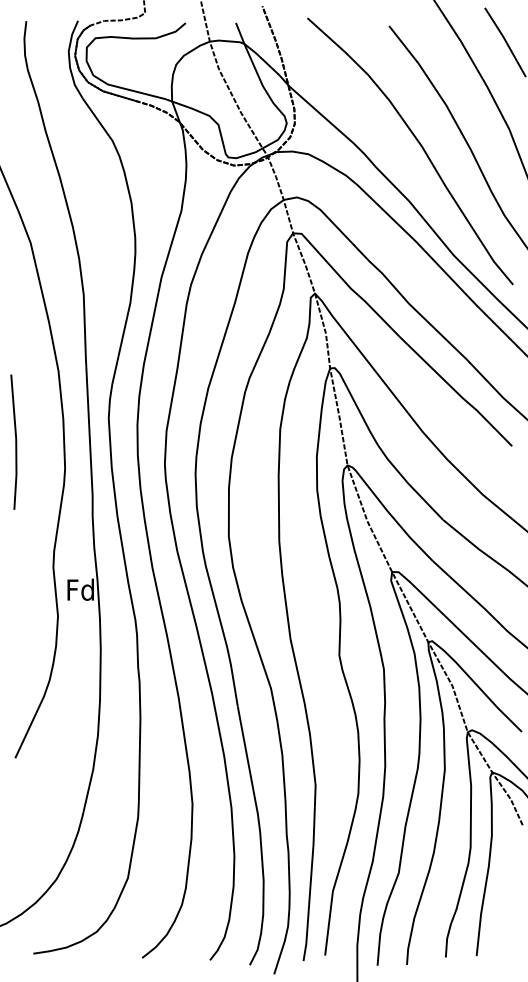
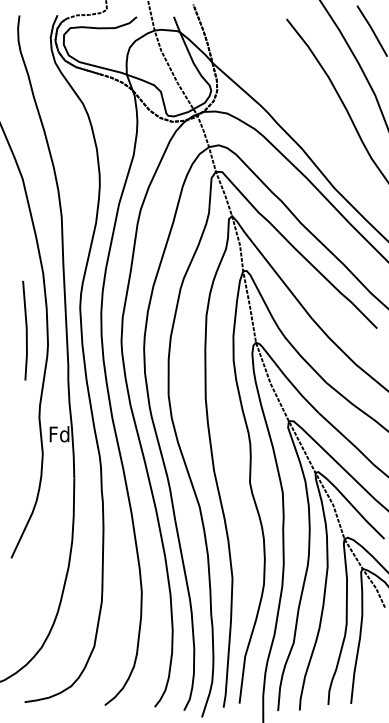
curve: (420, 146) -> (309, 107), removed
line: (15, 441) -> (26, 330), moved

